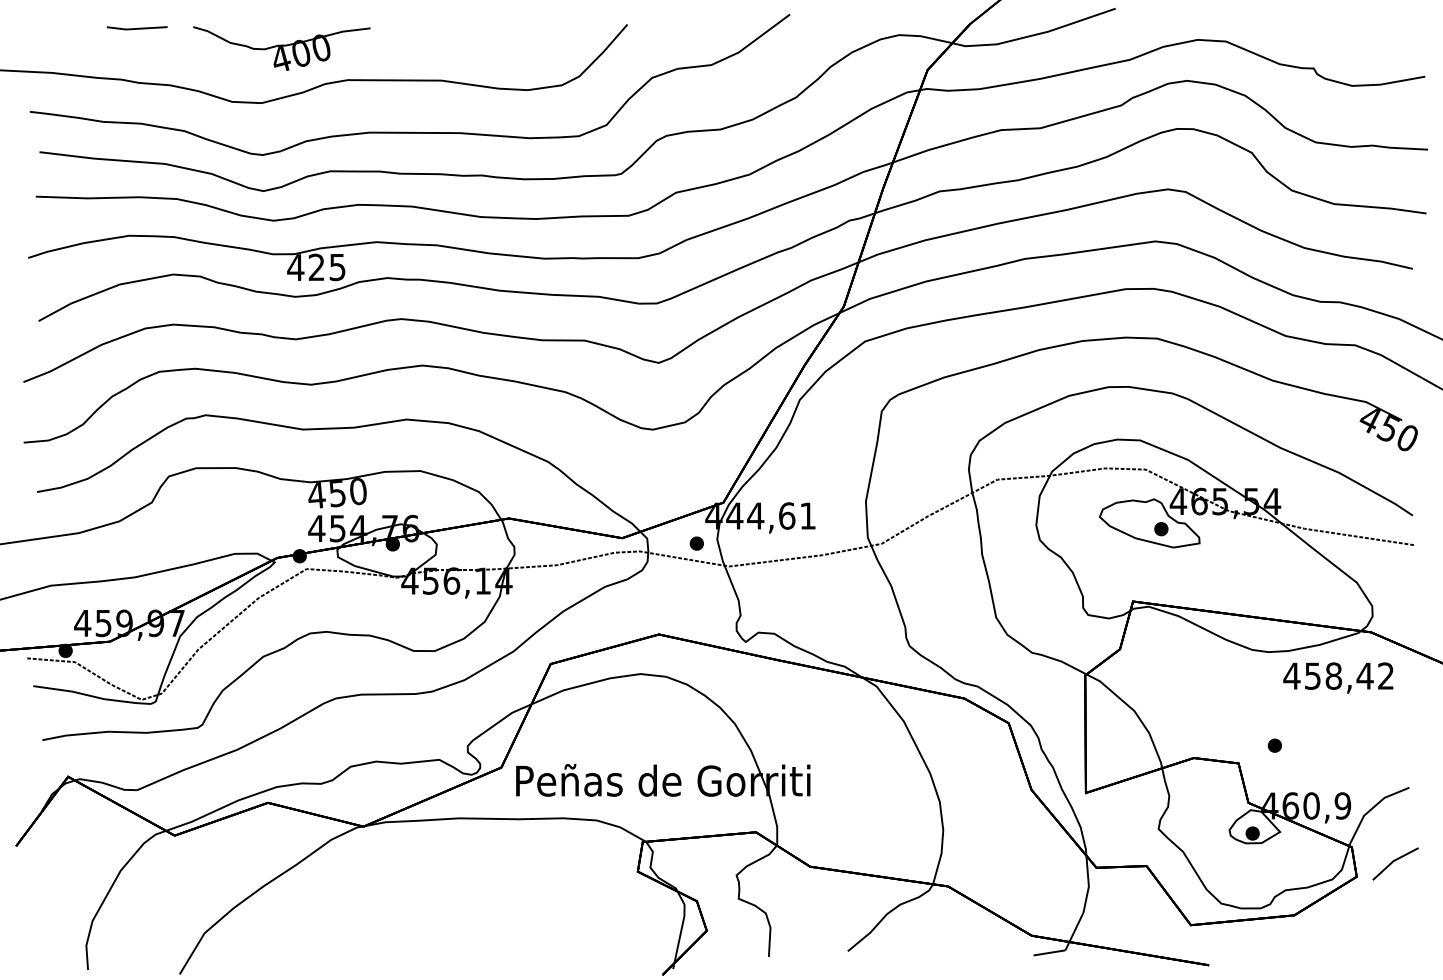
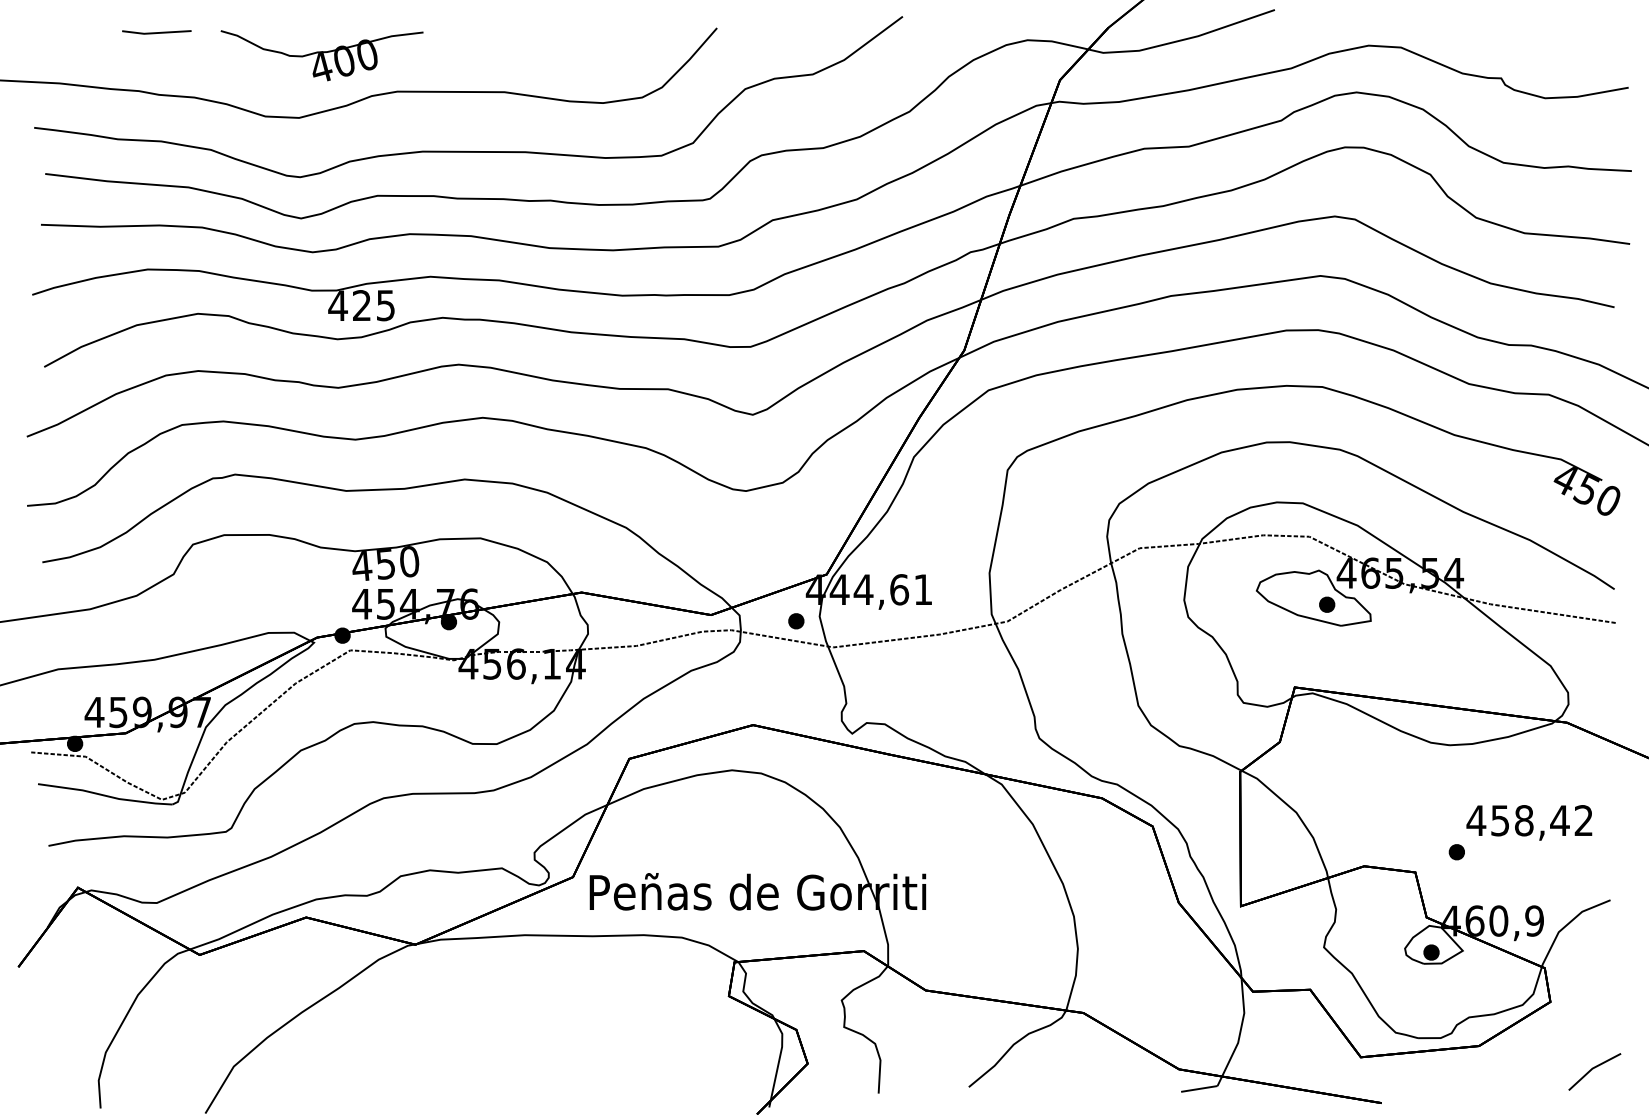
text: (1338, 677) -> (1529, 822), moved
line: (1395, 861) -> (1594, 1069), moved

